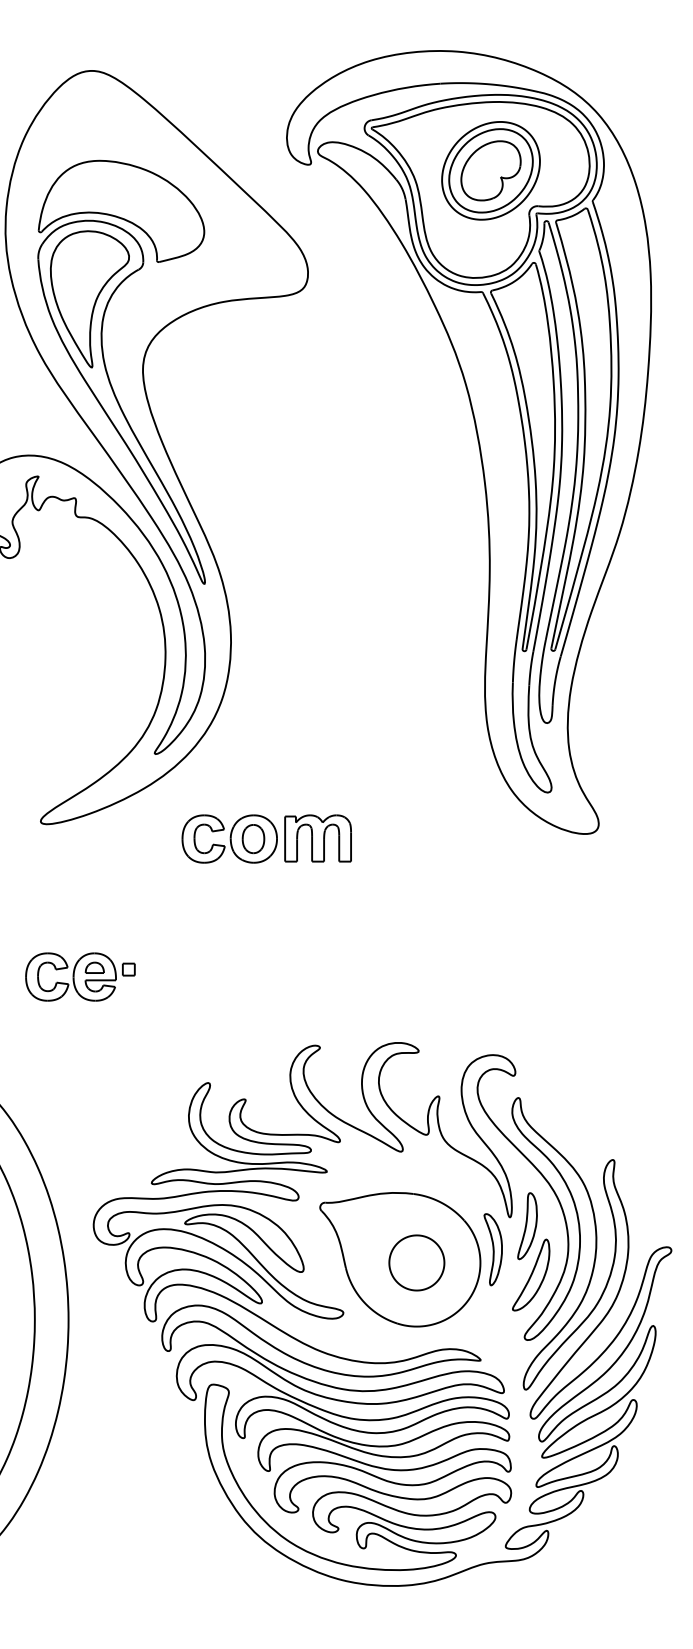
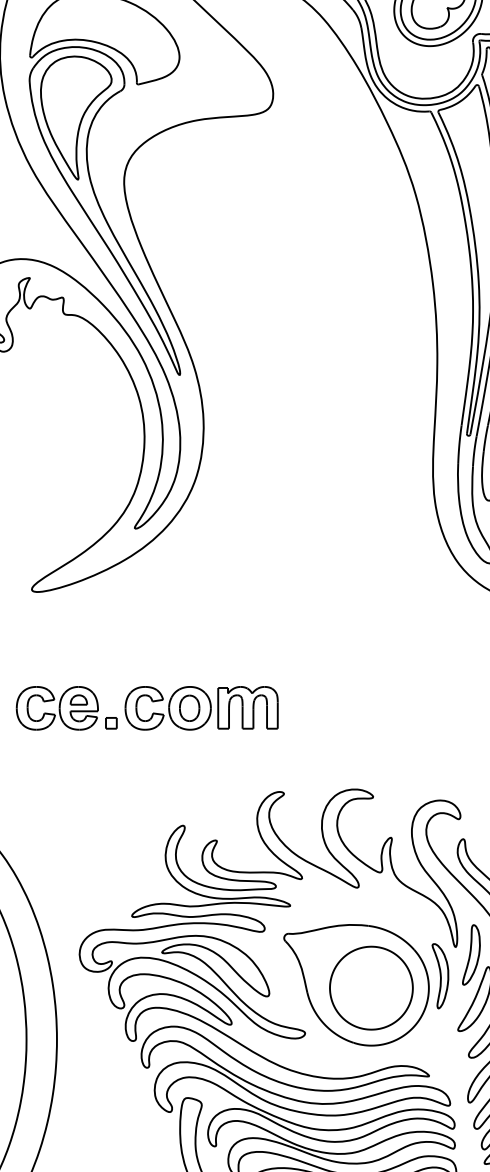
part: (266, 838) -> (201, 707), moved
part: (70, 976) -> (56, 707), moved
part: (416, 1262) -> (371, 987), size x1.67

